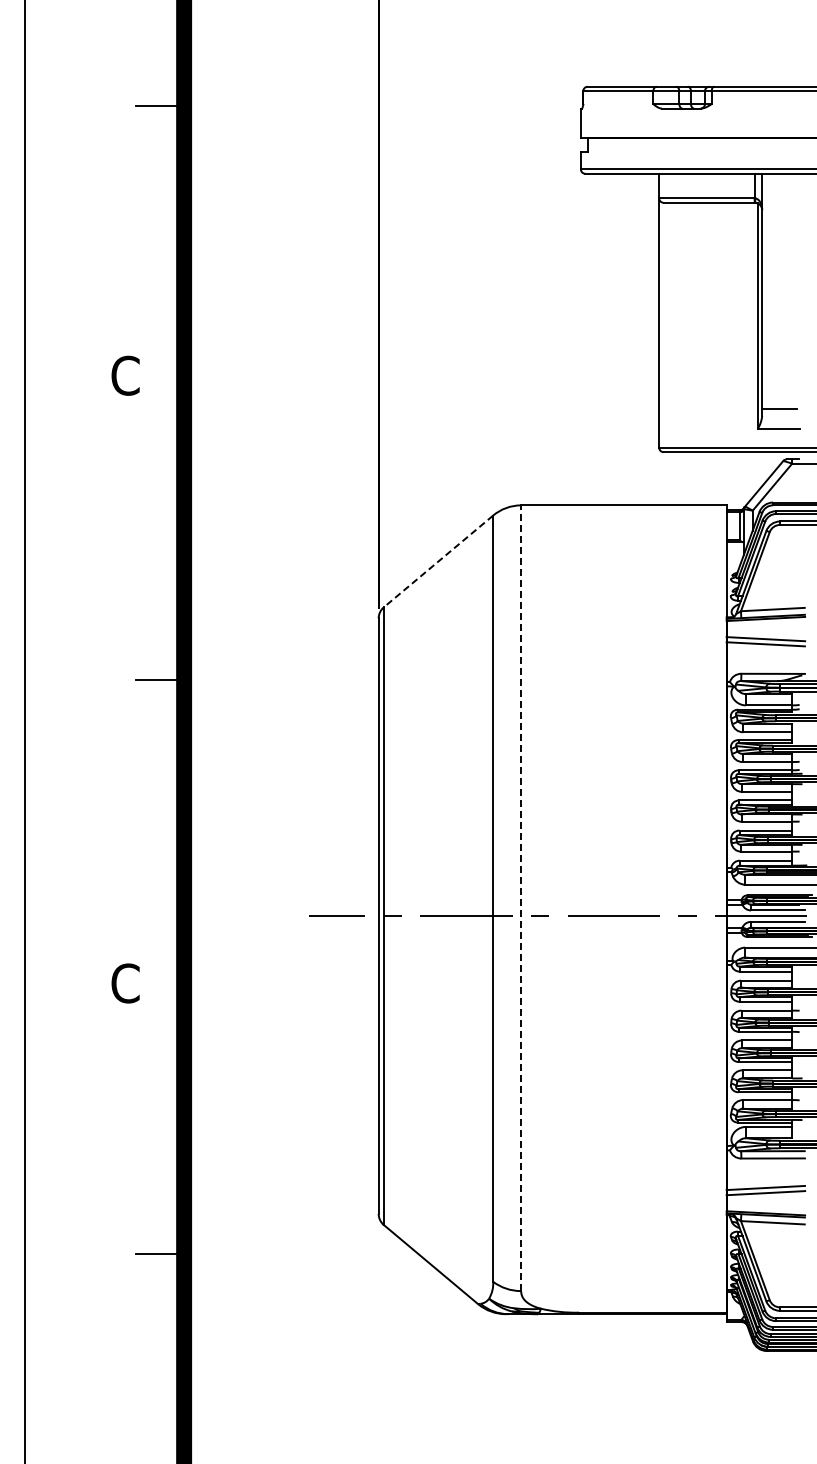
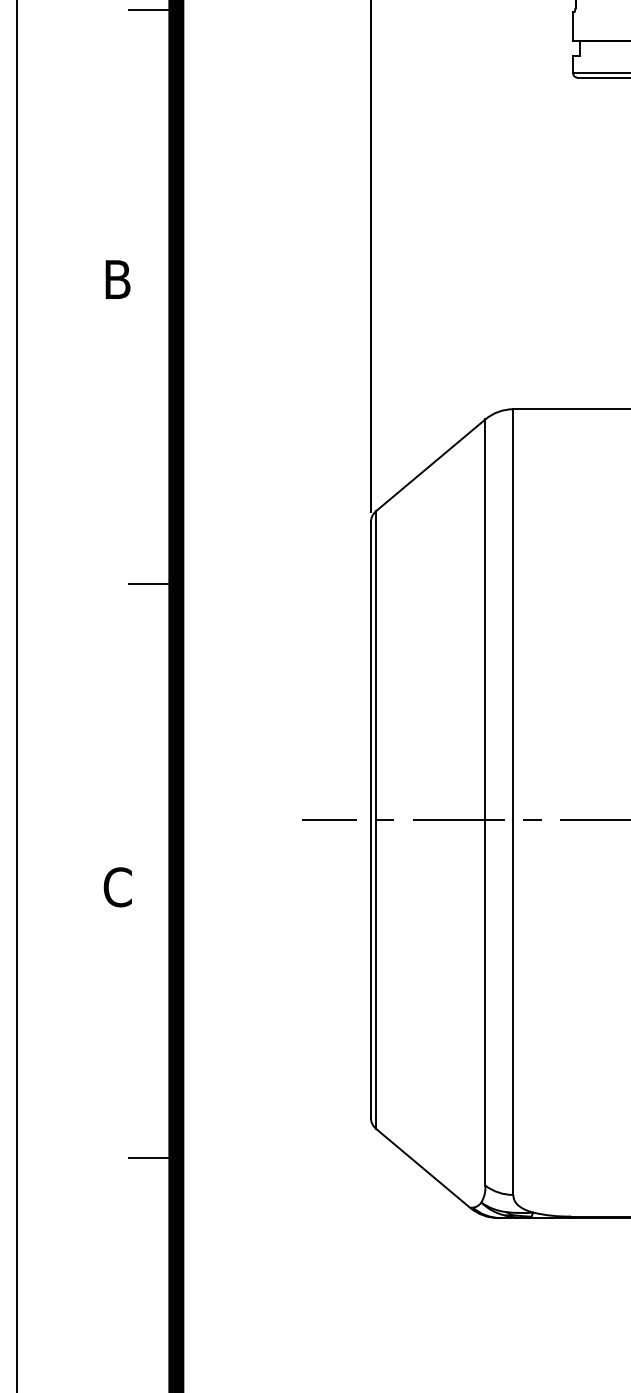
text: (125, 375) -> (117, 279), C -> B
line: (438, 561) -> (430, 465), dashed -> solid
line: (521, 898) -> (513, 802), dashed -> solid

